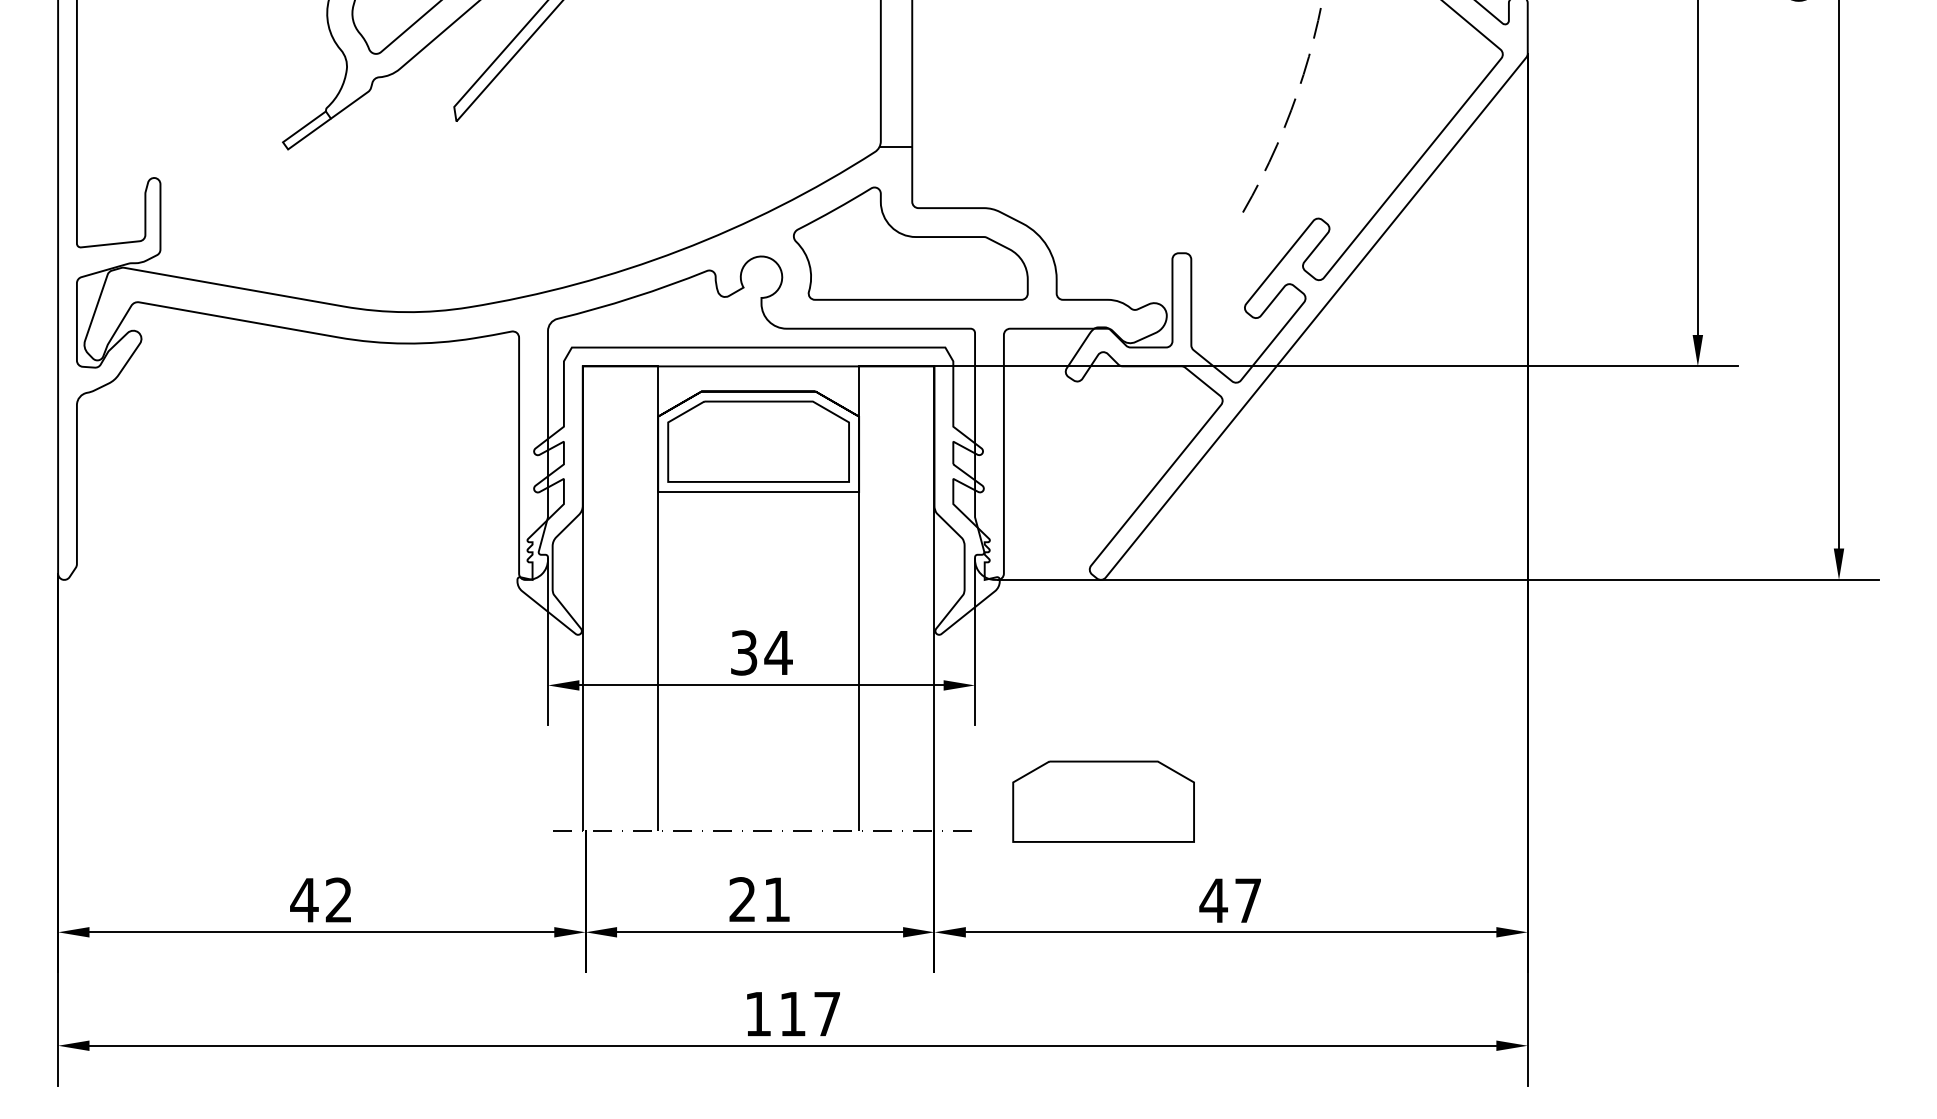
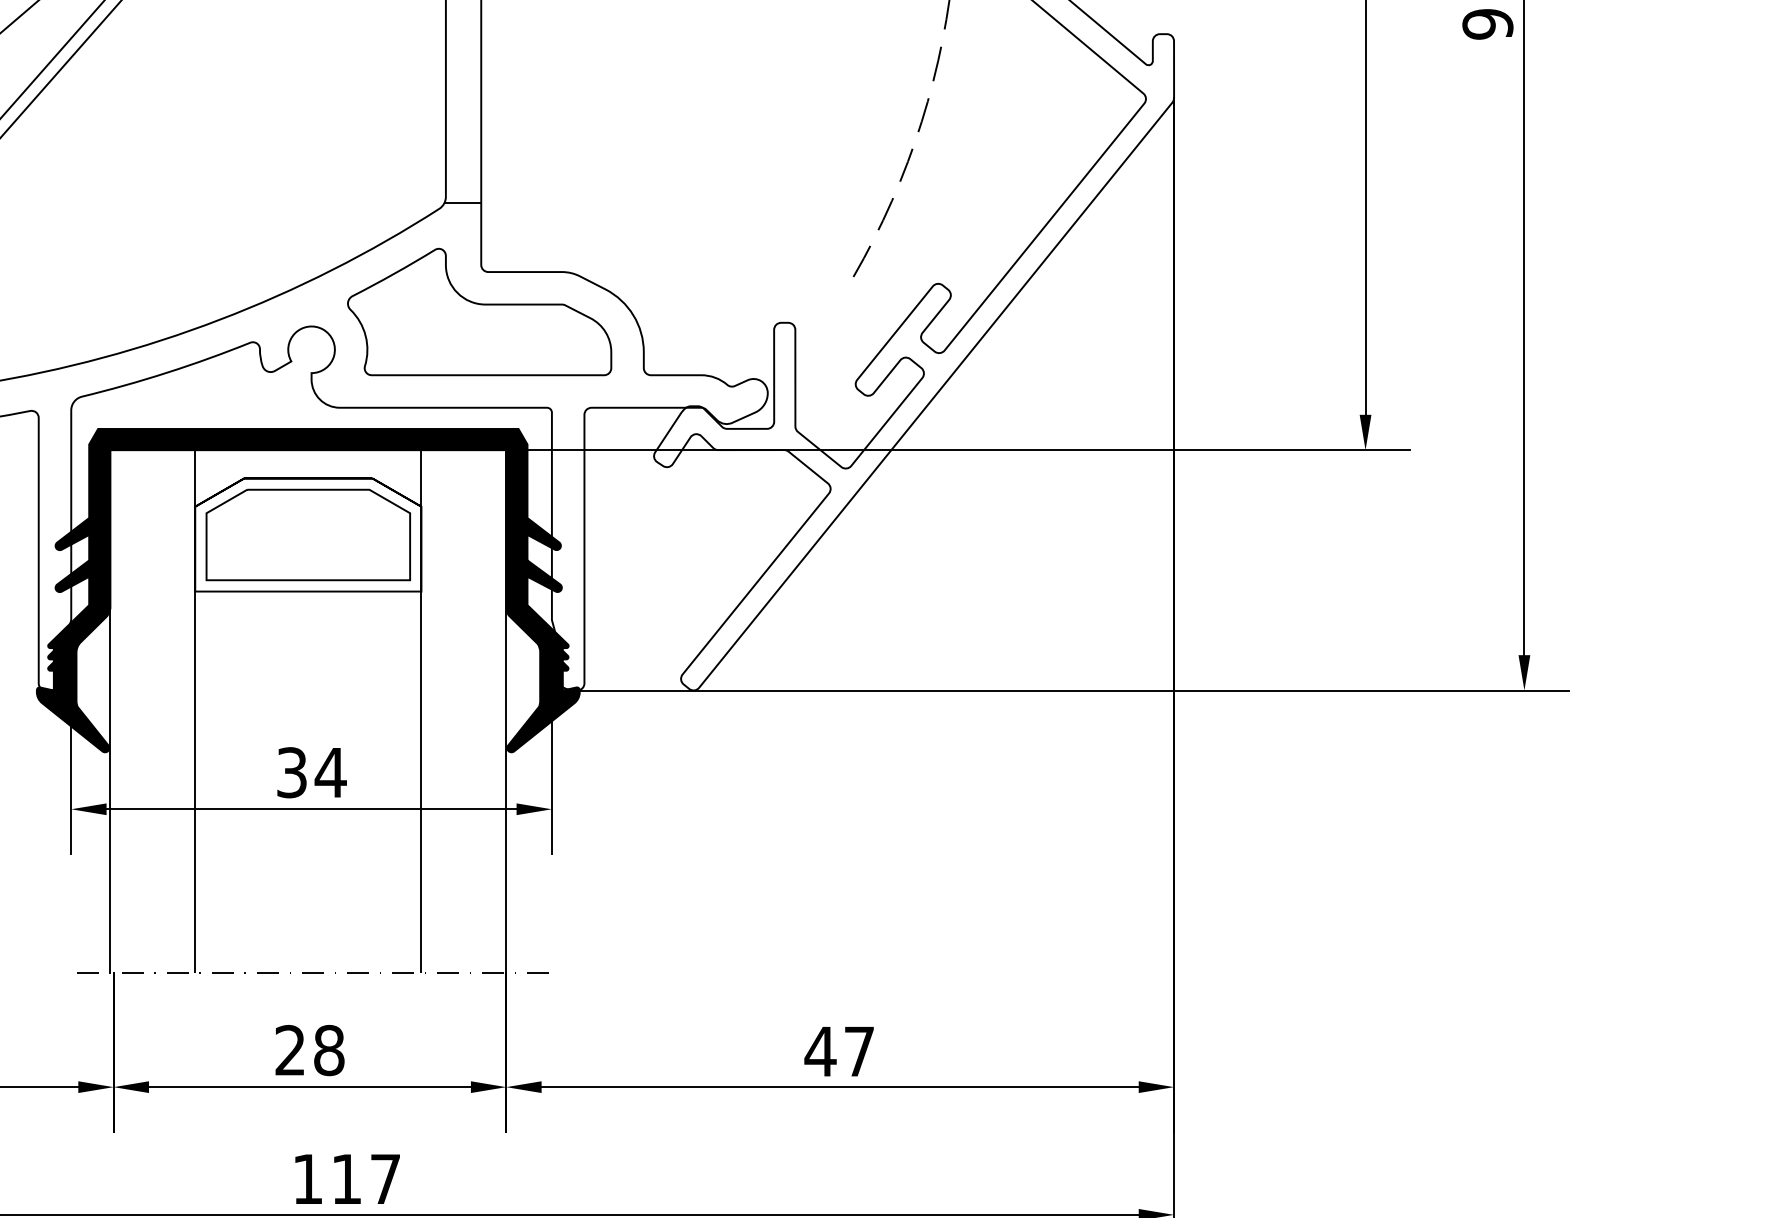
fill: (758, 490) -> (308, 589), added
part: (1103, 801) -> (696, 939), removed
text: (776, 899) -> (328, 1050), 21 -> 28

